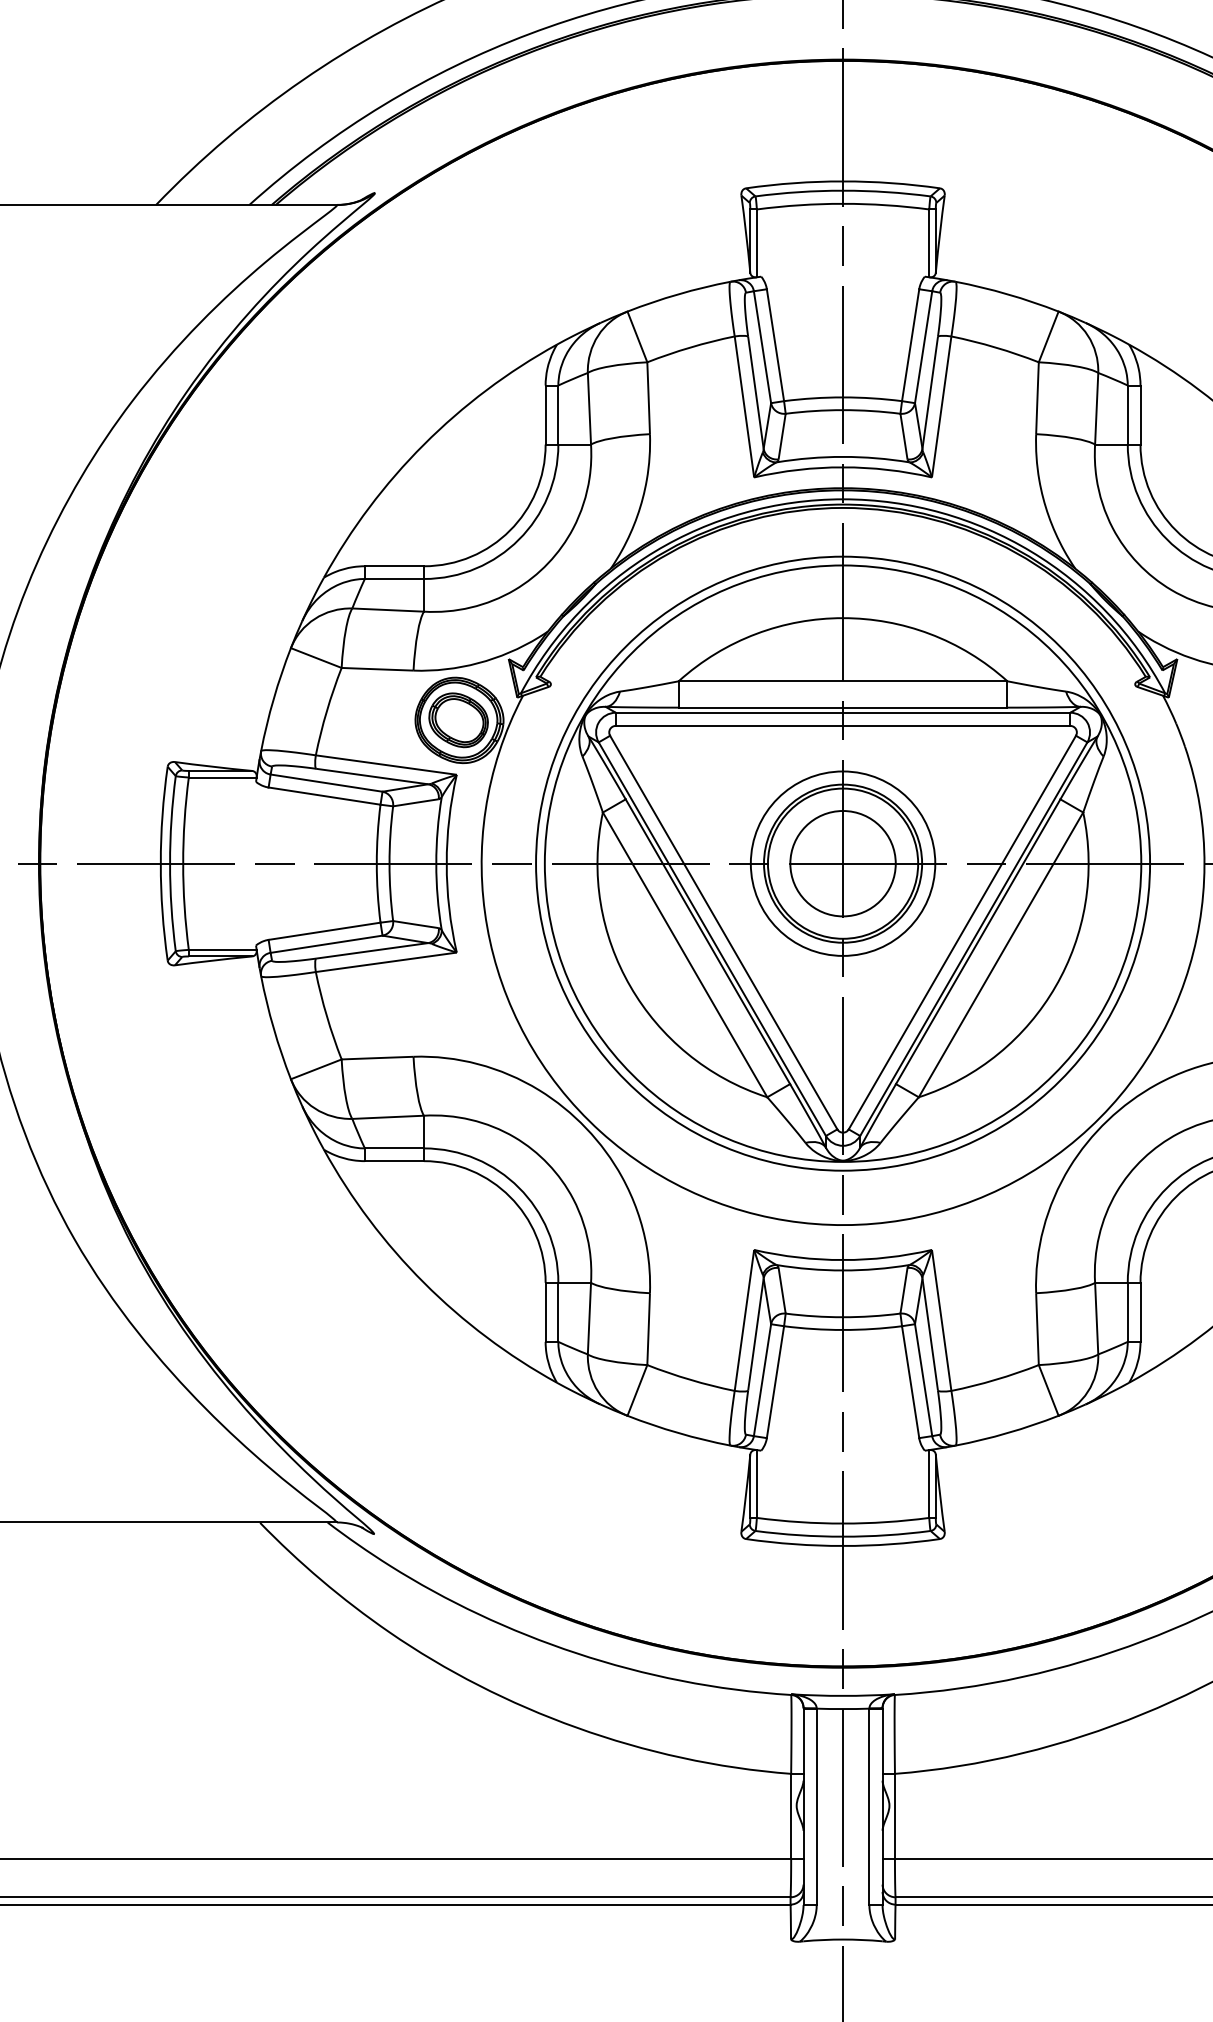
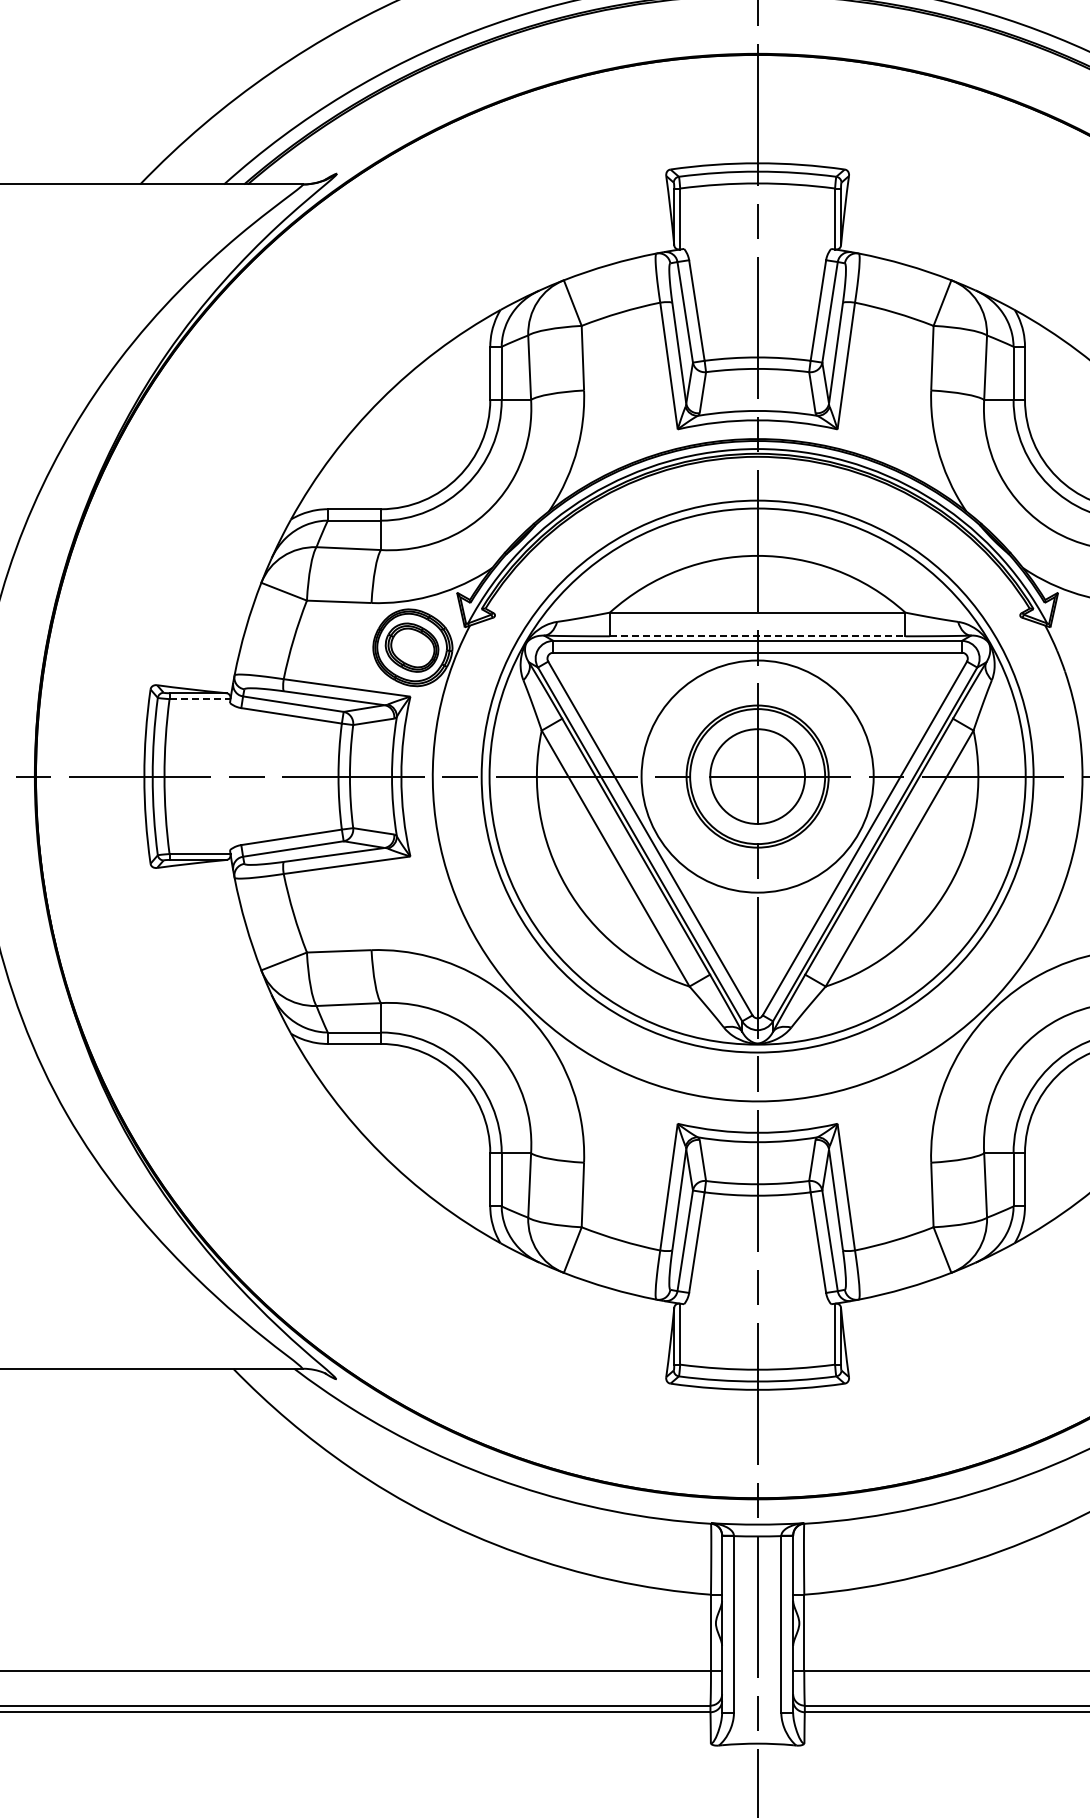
line: (842, 707) -> (757, 636), solid -> dashed
line: (223, 777) -> (200, 699), solid -> dashed
circle: (842, 863) -> (757, 776), size x1.4

